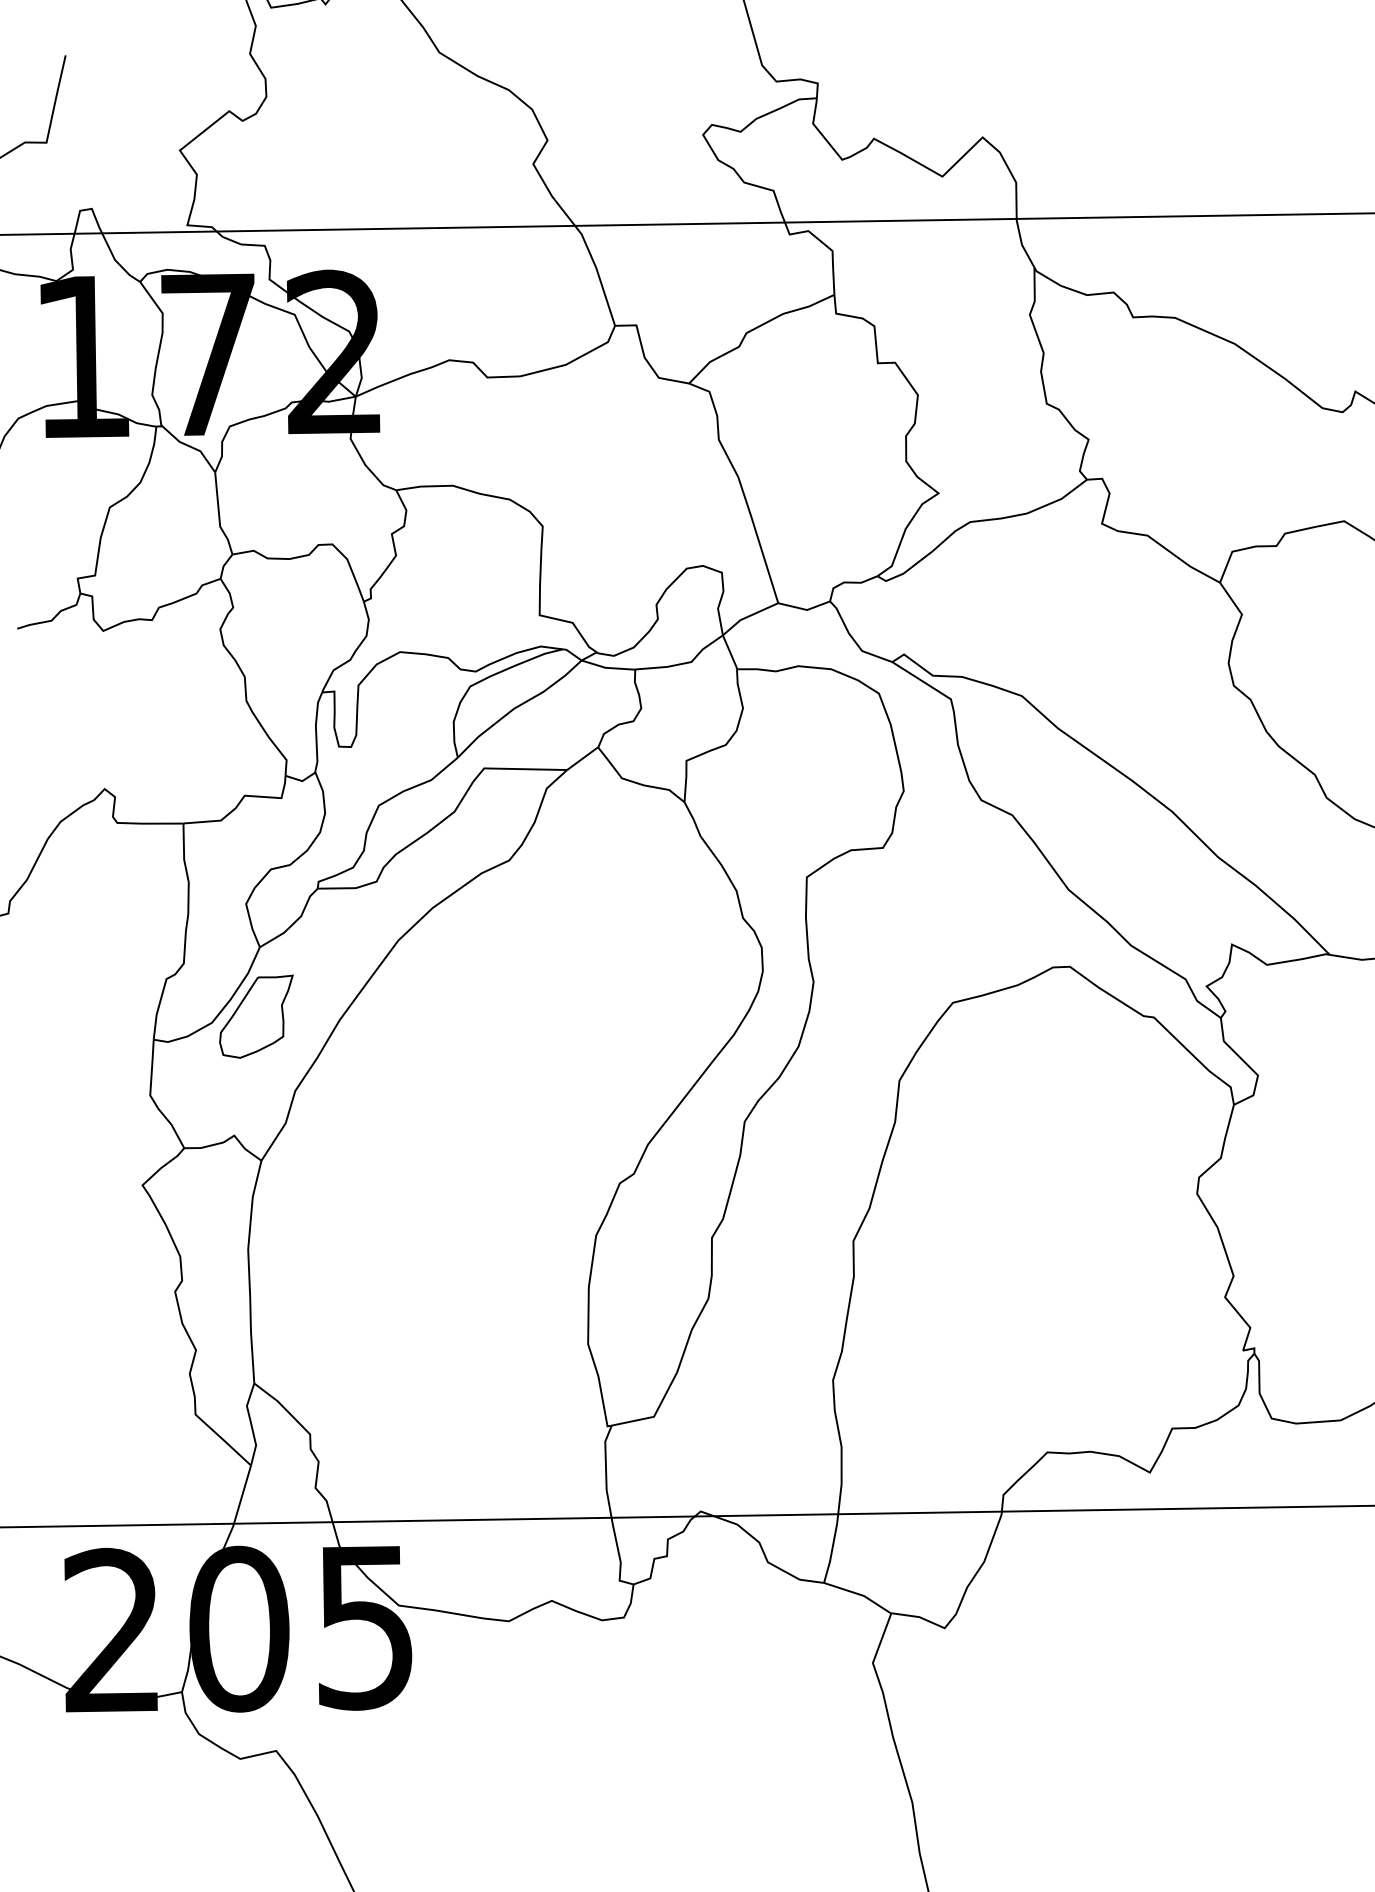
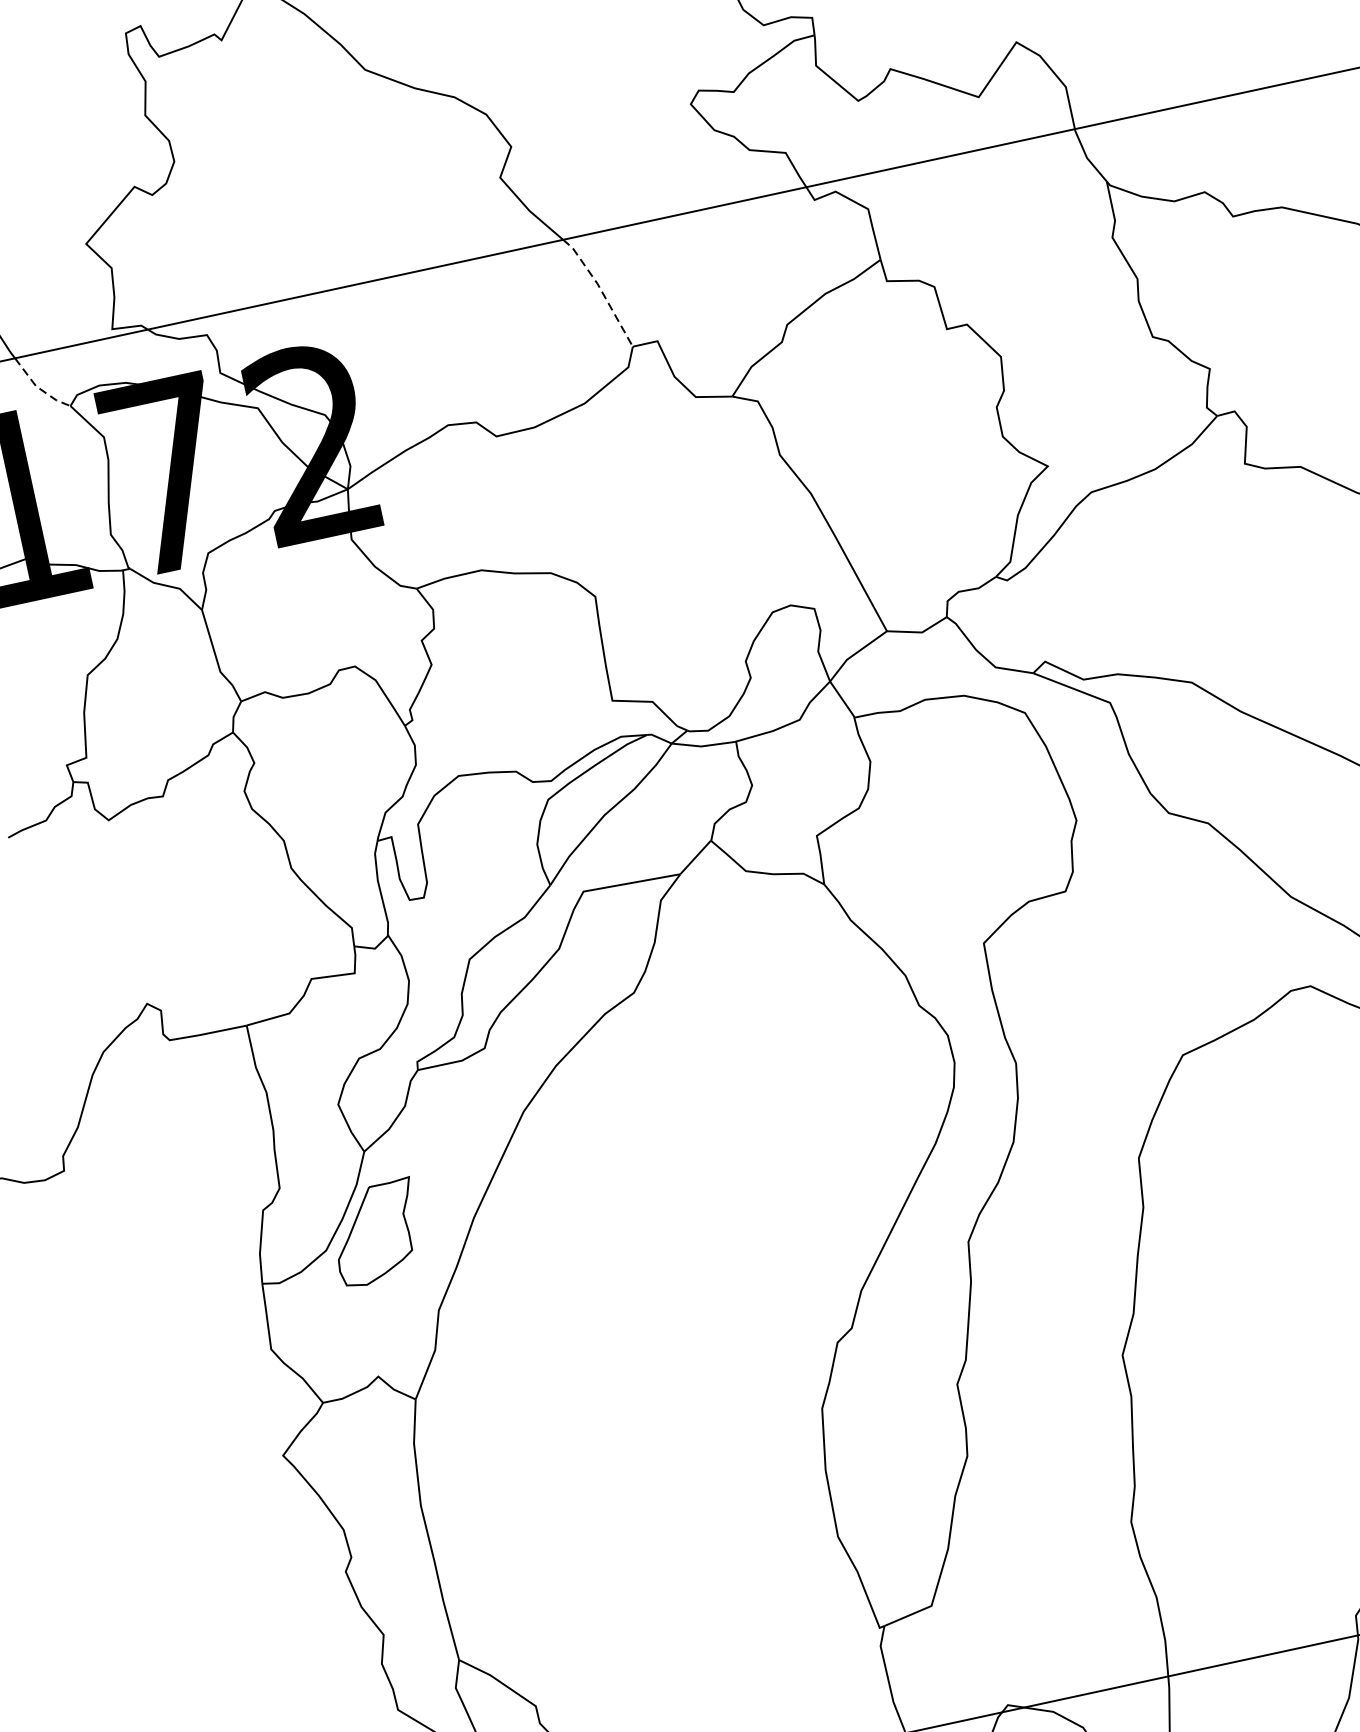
line: (116, 262) -> (38, 388), solid -> dashed
line: (598, 273) -> (601, 289), solid -> dashed

